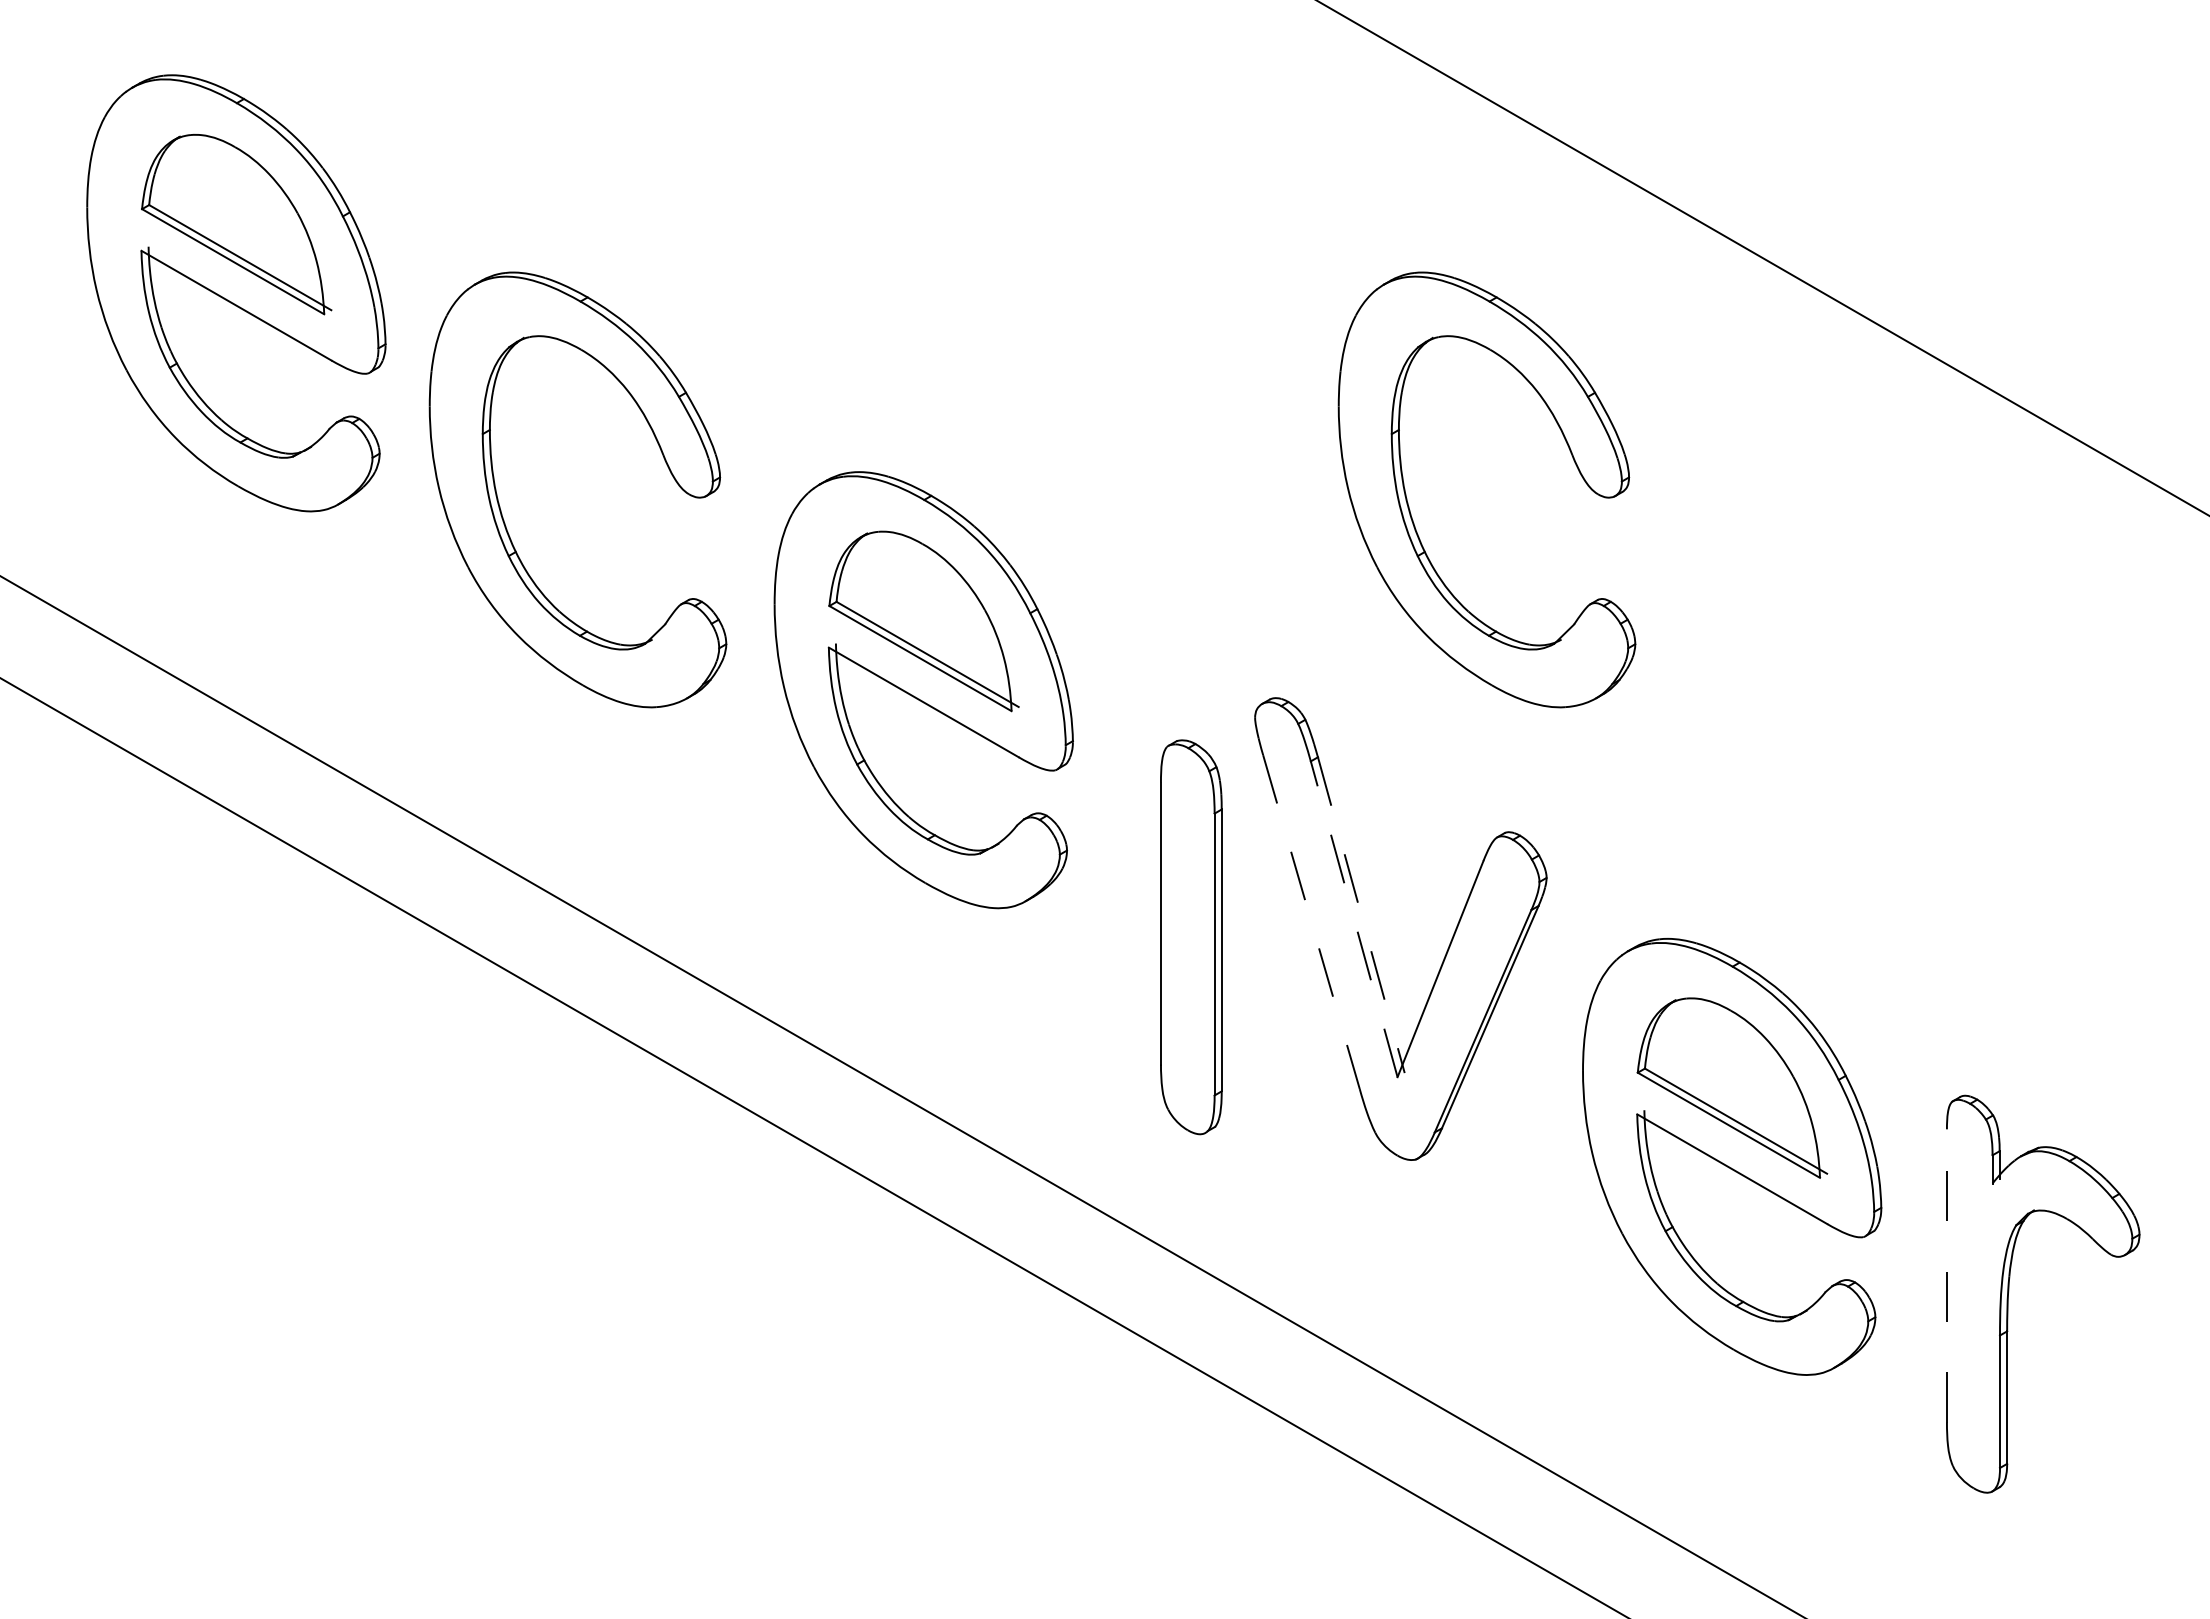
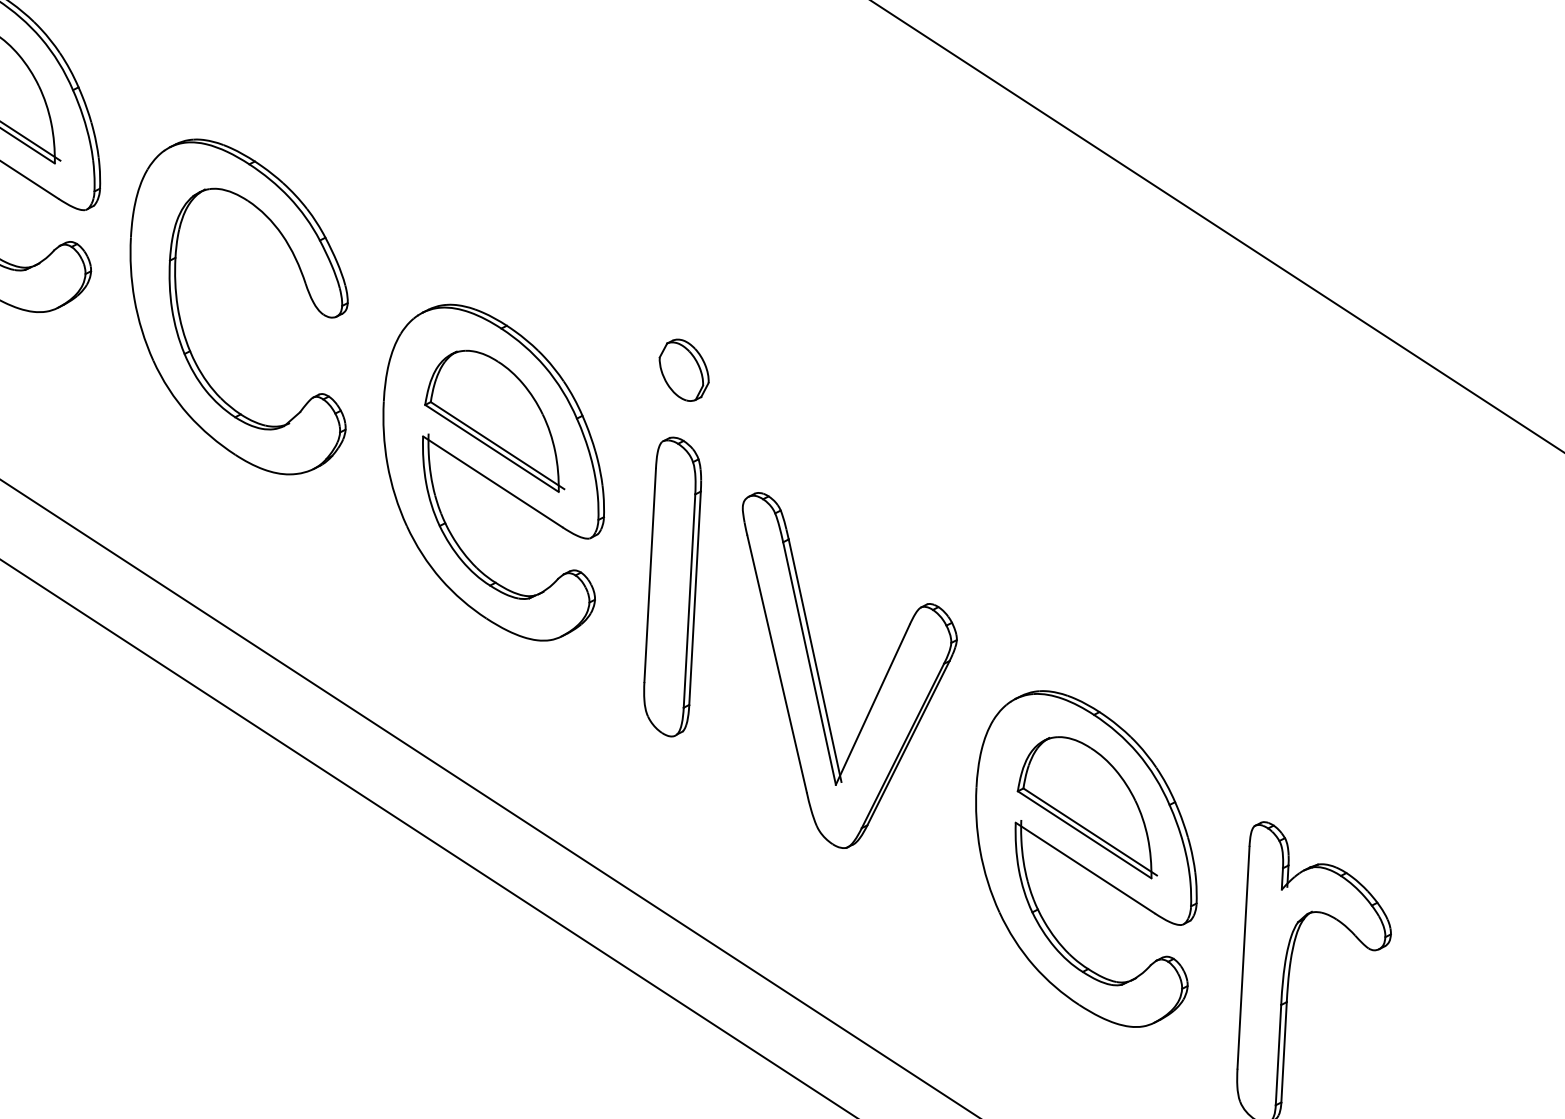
part: (1411, 513) -> (869, 358), removed
part: (1168, 541) -> (684, 370), added
line: (1361, 915) -> (815, 660), dashed -> solid
line: (1354, 919) -> (809, 663), dashed -> solid
line: (1311, 922) -> (777, 664), dashed -> solid
part: (1191, 937) -> (672, 587), moved
line: (1946, 1275) -> (1243, 957), dashed -> solid

